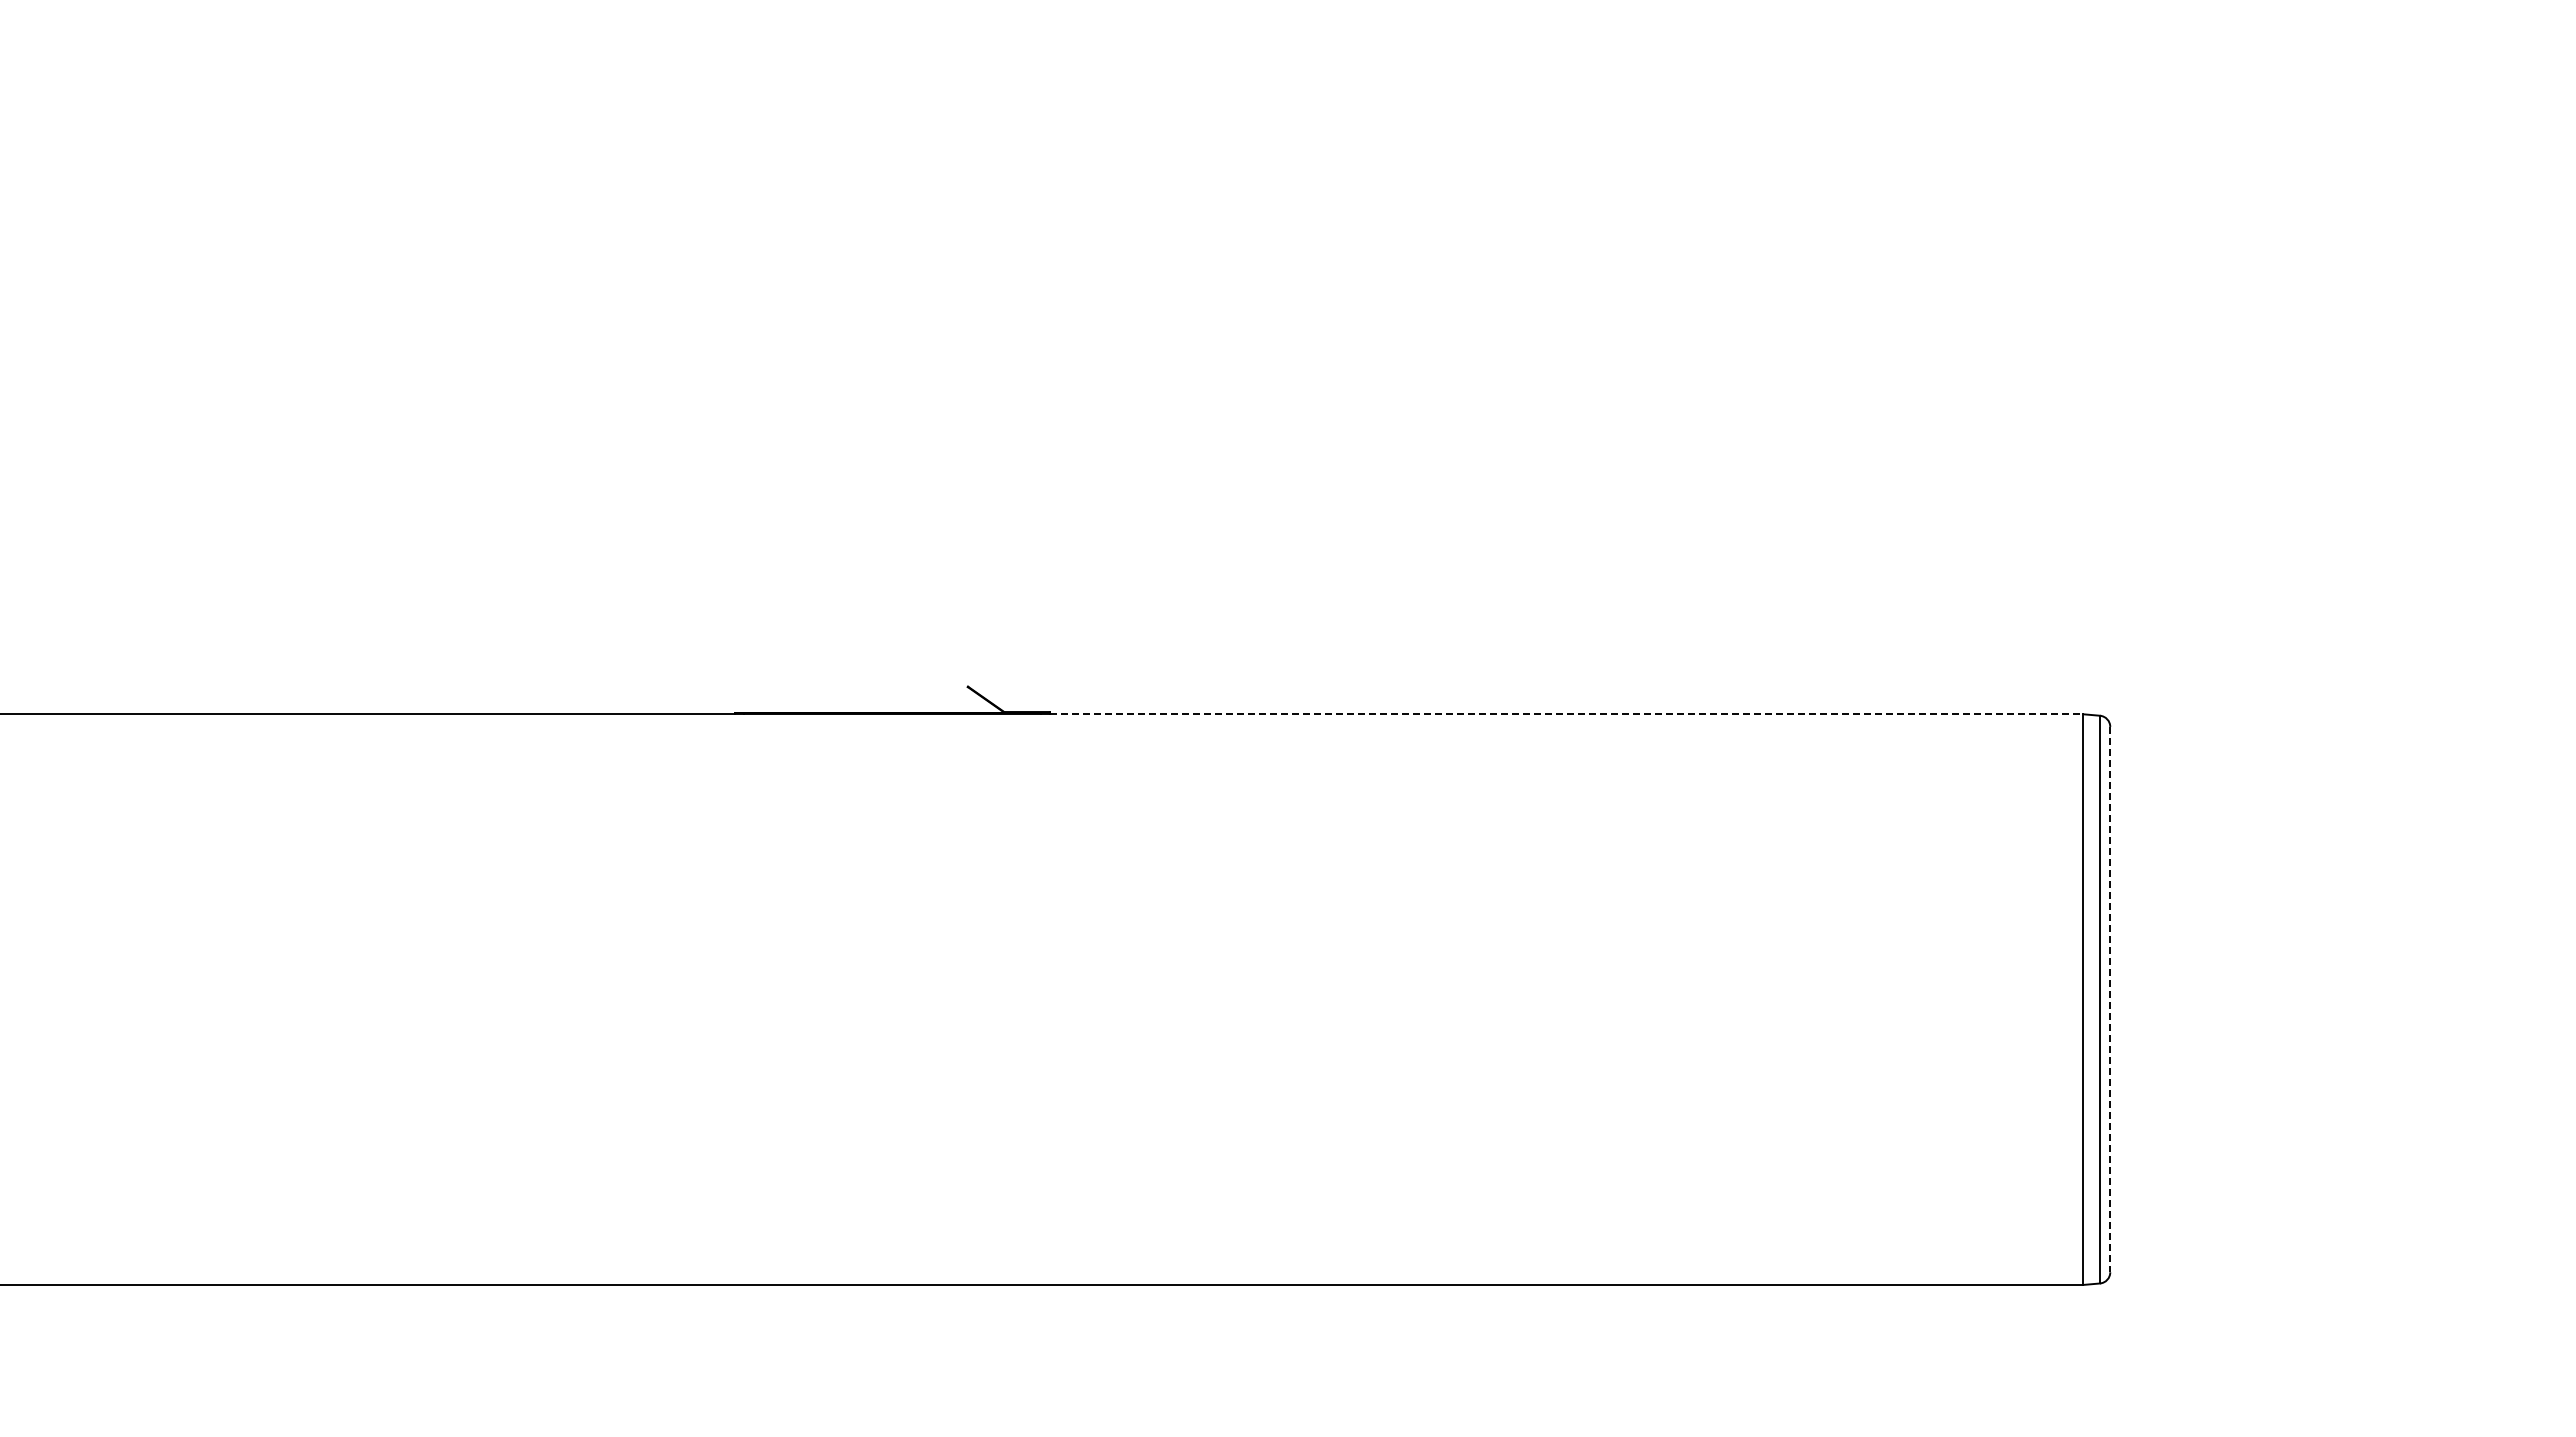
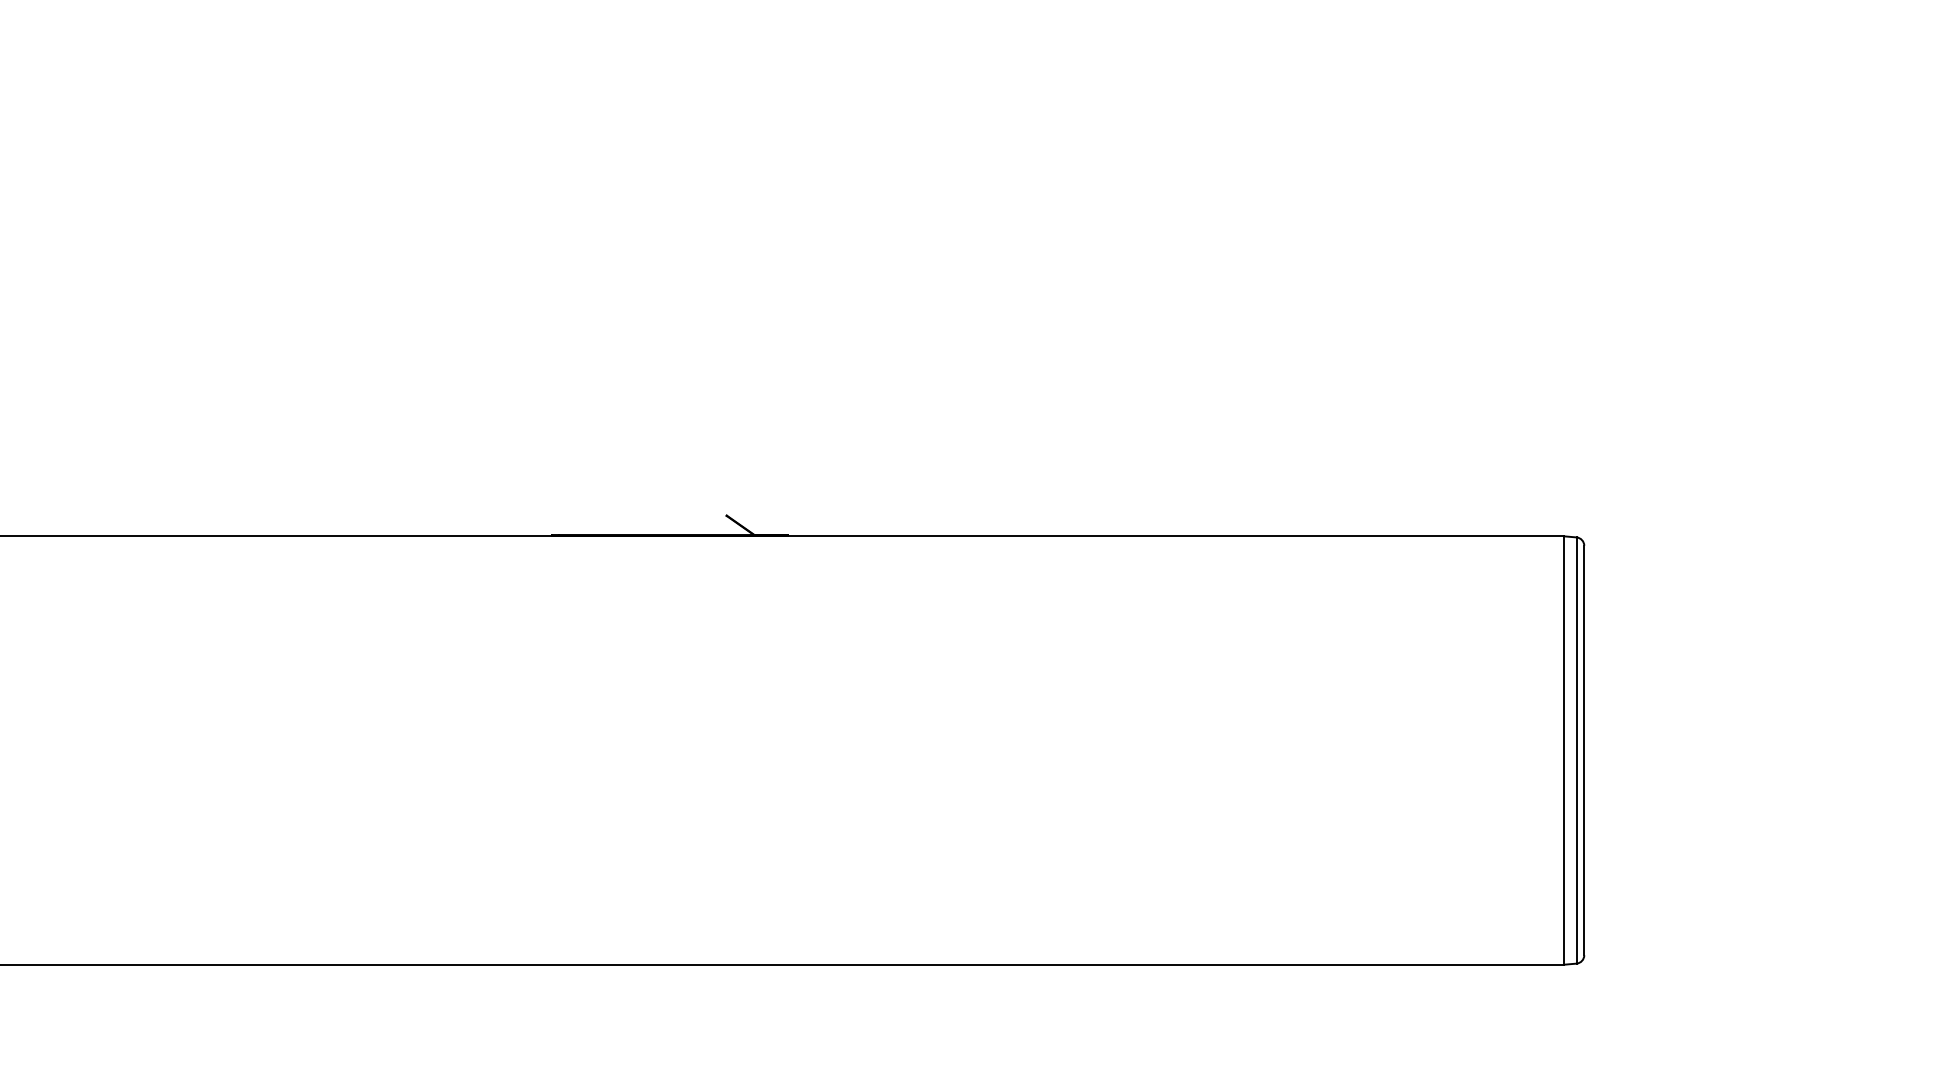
line: (1566, 714) -> (1176, 536), dashed -> solid
line: (2110, 999) -> (1584, 750), dashed -> solid

